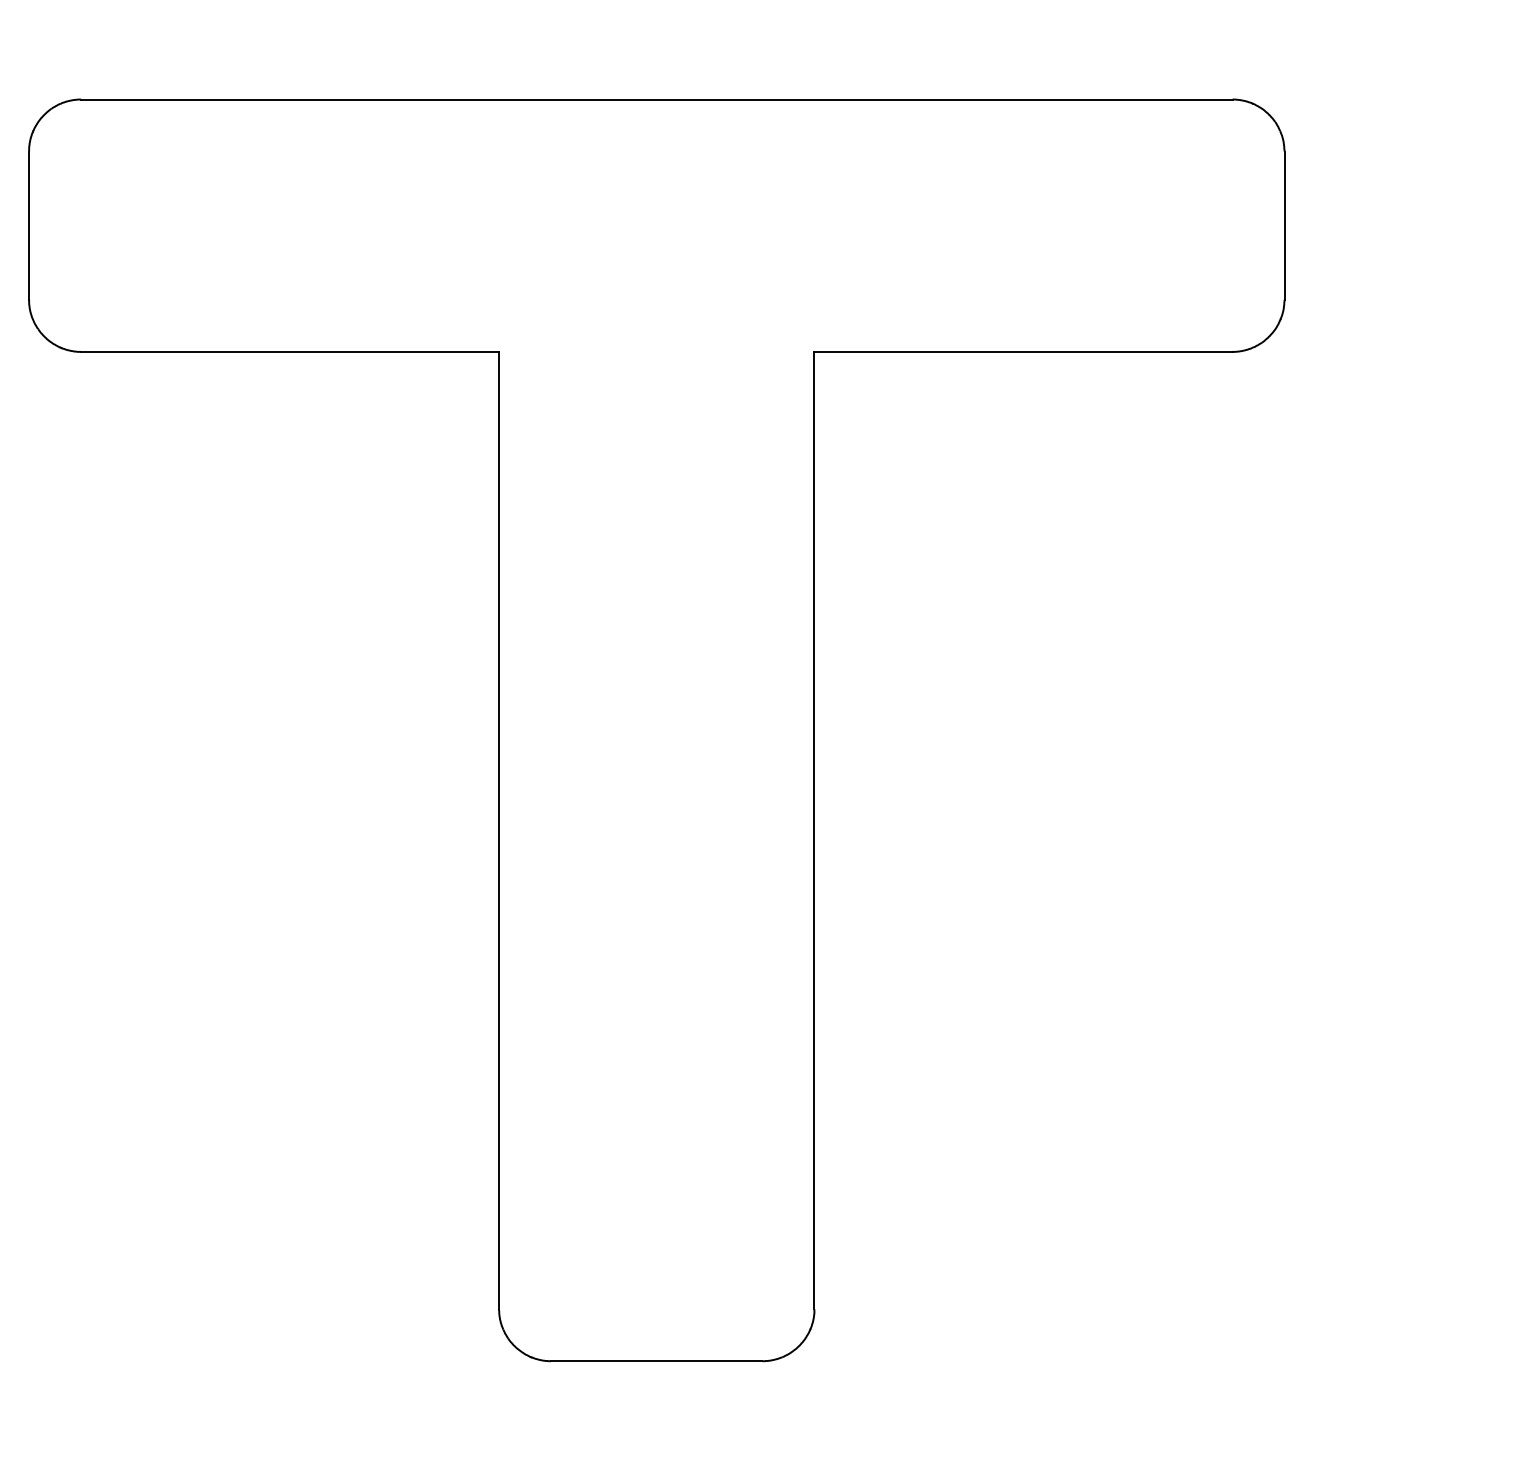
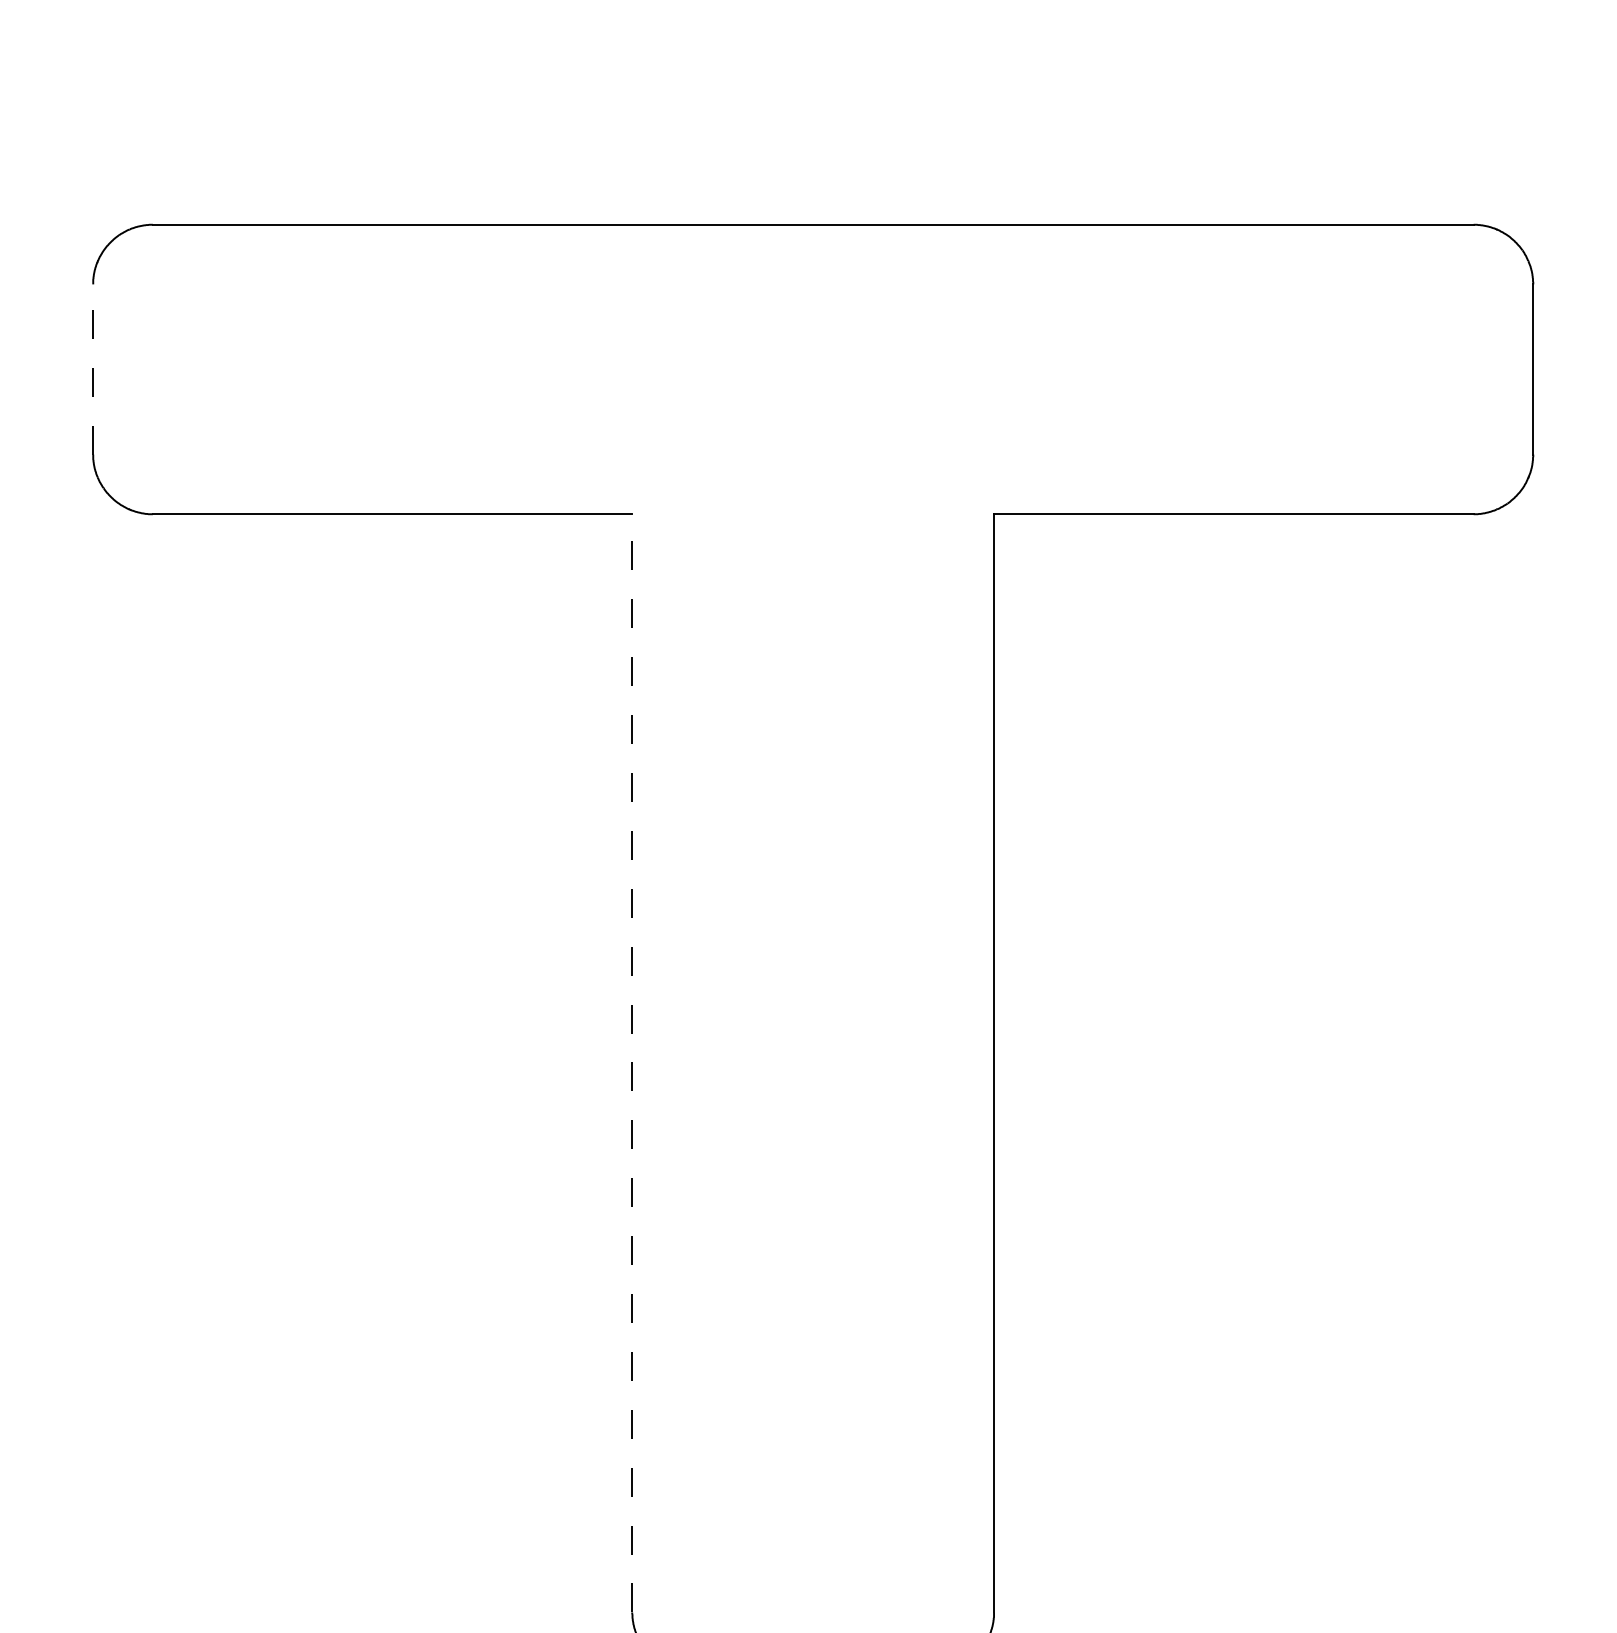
line: (29, 225) -> (93, 369), solid -> dashed
line: (499, 830) -> (632, 1063), solid -> dashed

